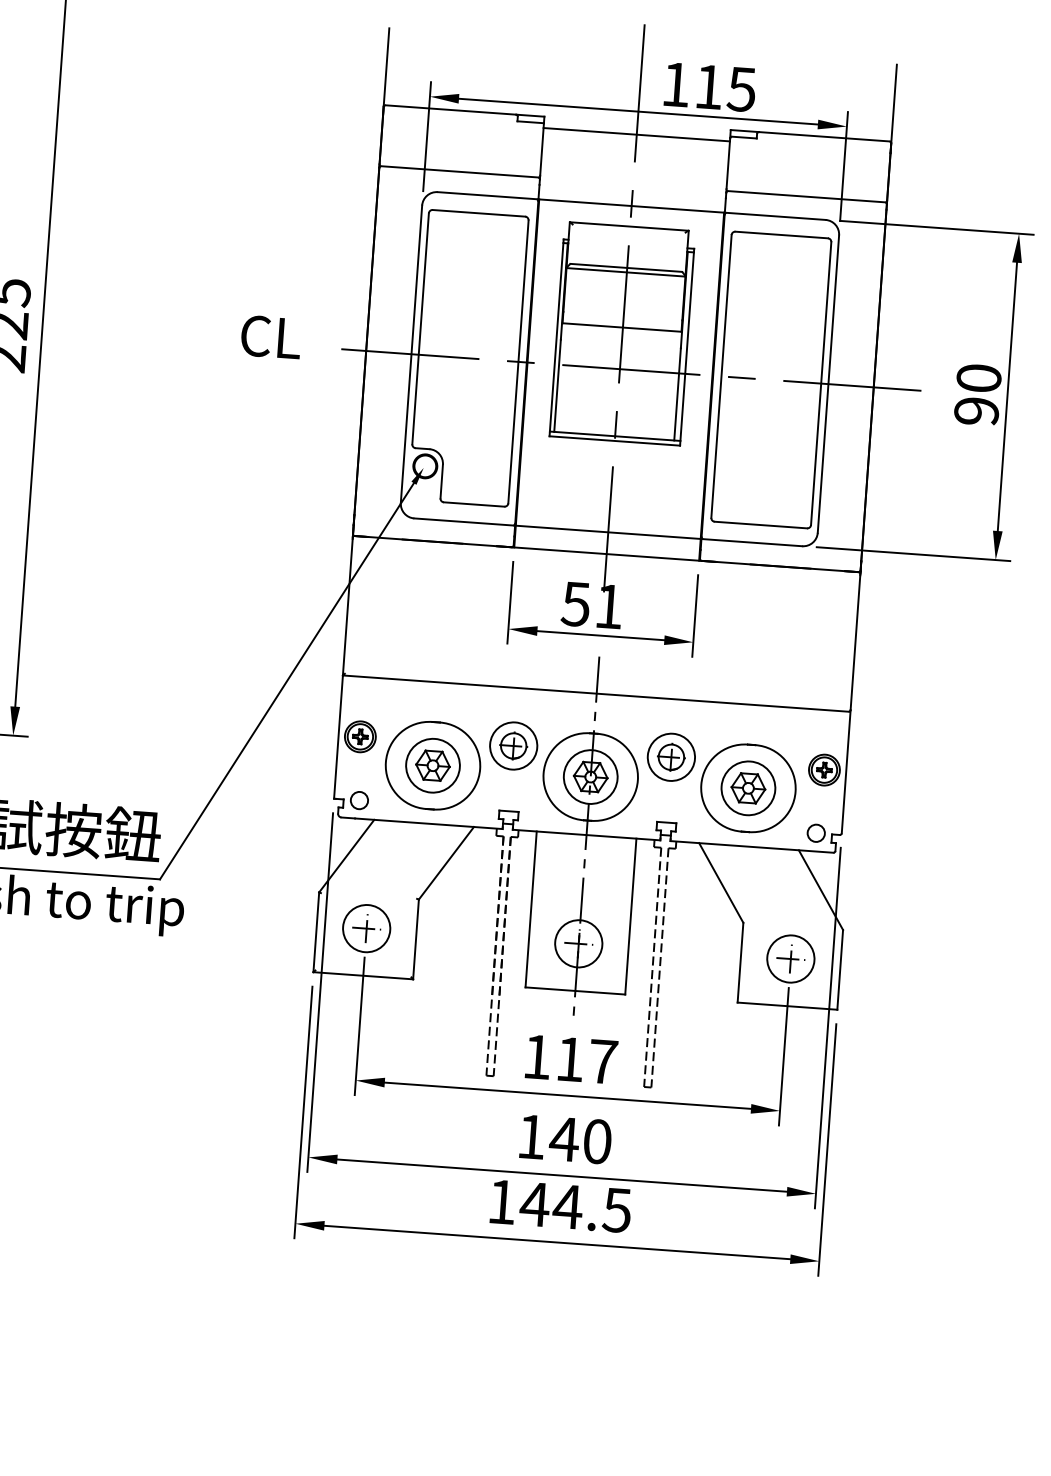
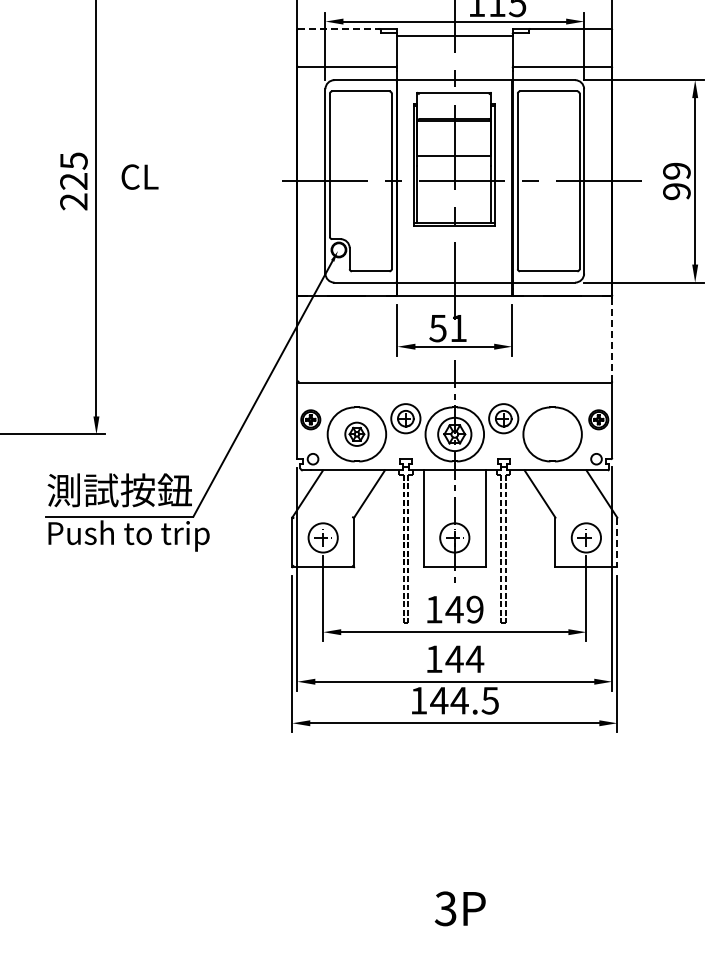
line: (451, 109) -> (339, 28), solid -> dashed
text: (270, 336) -> (139, 176), moved
text: (978, 377) -> (676, 170), 90 -> 99
line: (856, 634) -> (612, 334), solid -> dashed
part: (432, 764) -> (356, 433), size x0.7
part: (748, 786) -> (552, 433), removed
line: (840, 969) -> (617, 542), solid -> dashed
text: (586, 1060) -> (464, 609), 117 -> 149
text: (596, 1142) -> (474, 659), 140 -> 144

